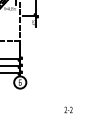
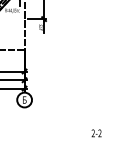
text: (68, 109) -> (96, 132), moved

